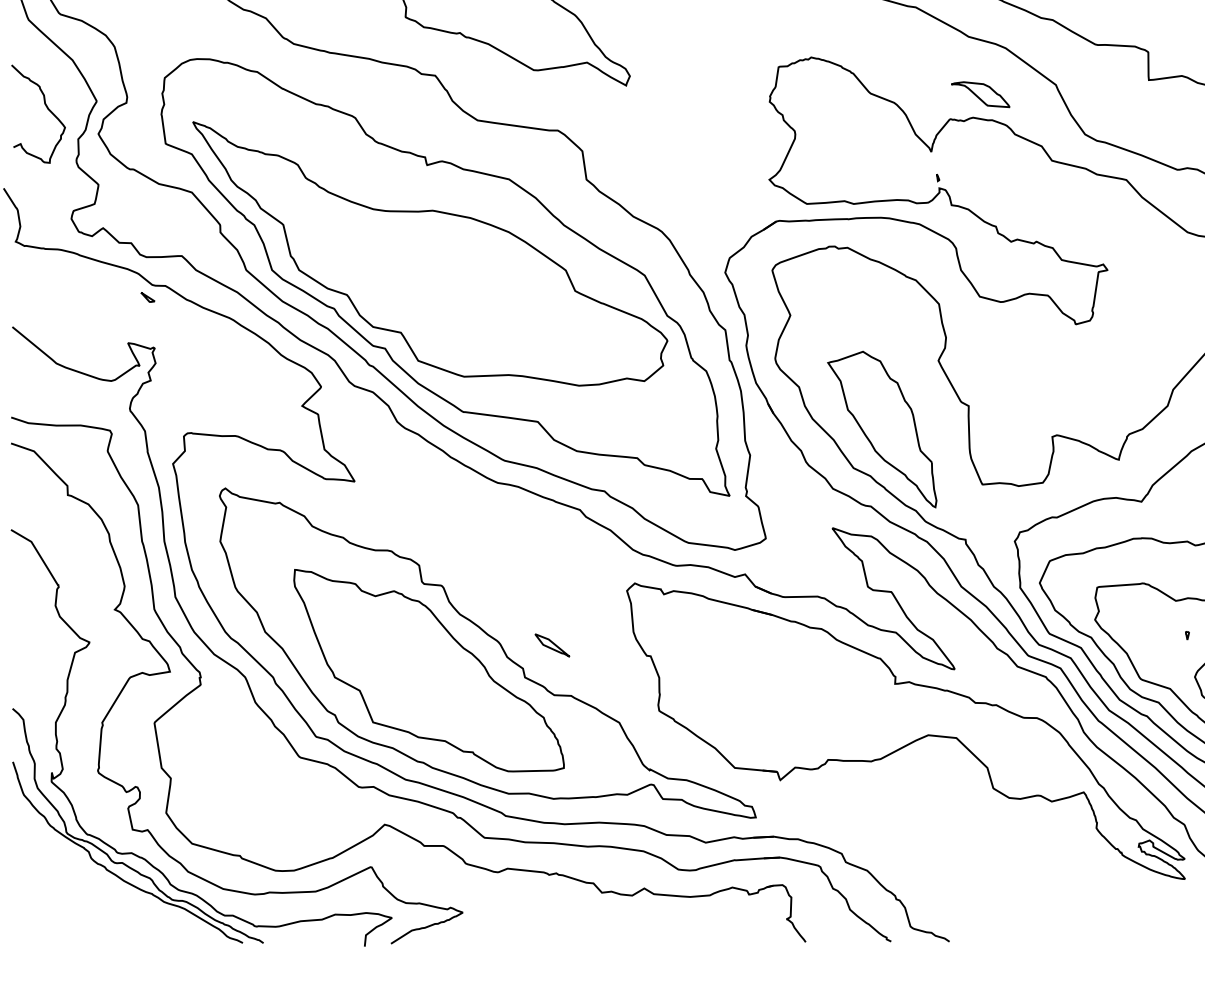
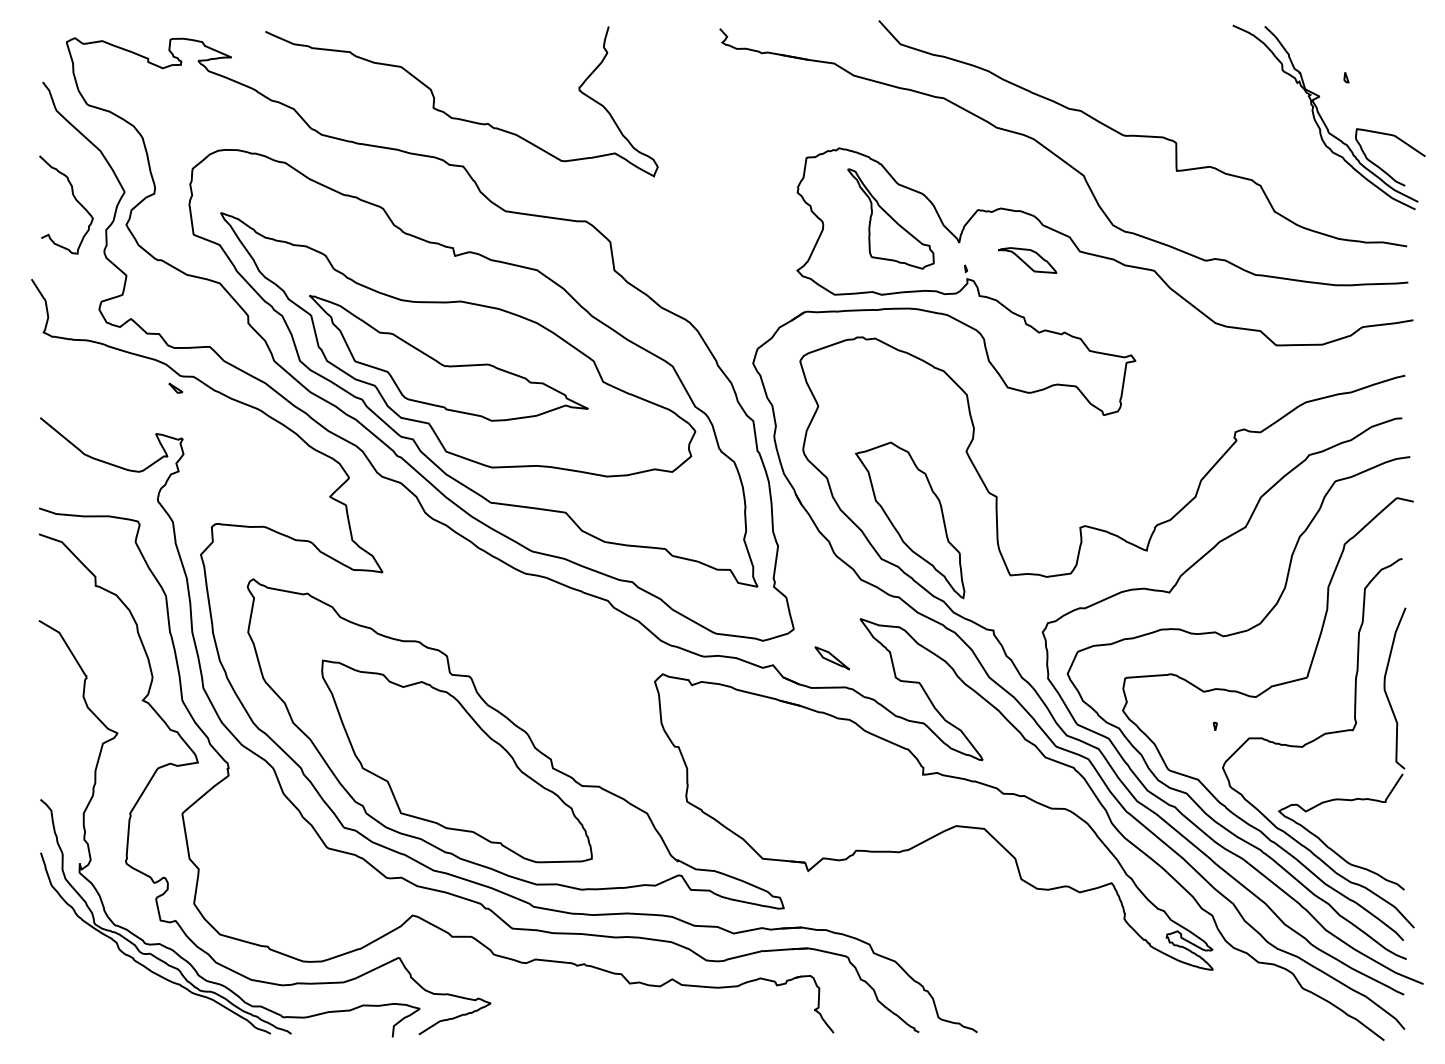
part: (980, 94) -> (1027, 260), moved
part: (862, 127) -> (890, 218), added
part: (420, 274) -> (448, 365), added
part: (551, 645) -> (831, 658), moved

